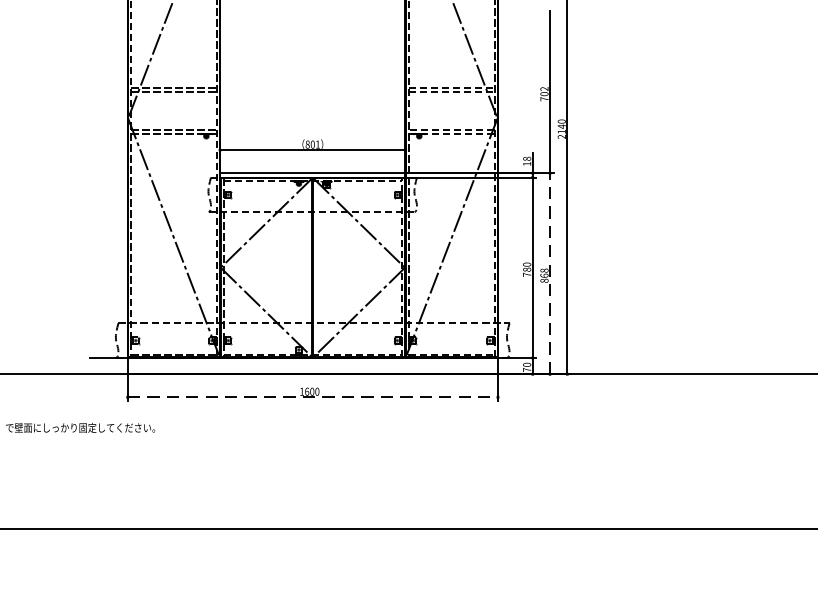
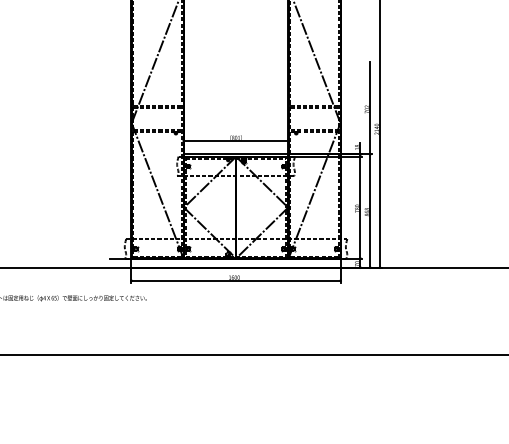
line: (550, 274) -> (370, 211), dashed -> solid
line: (313, 396) -> (236, 280), dashed -> solid

